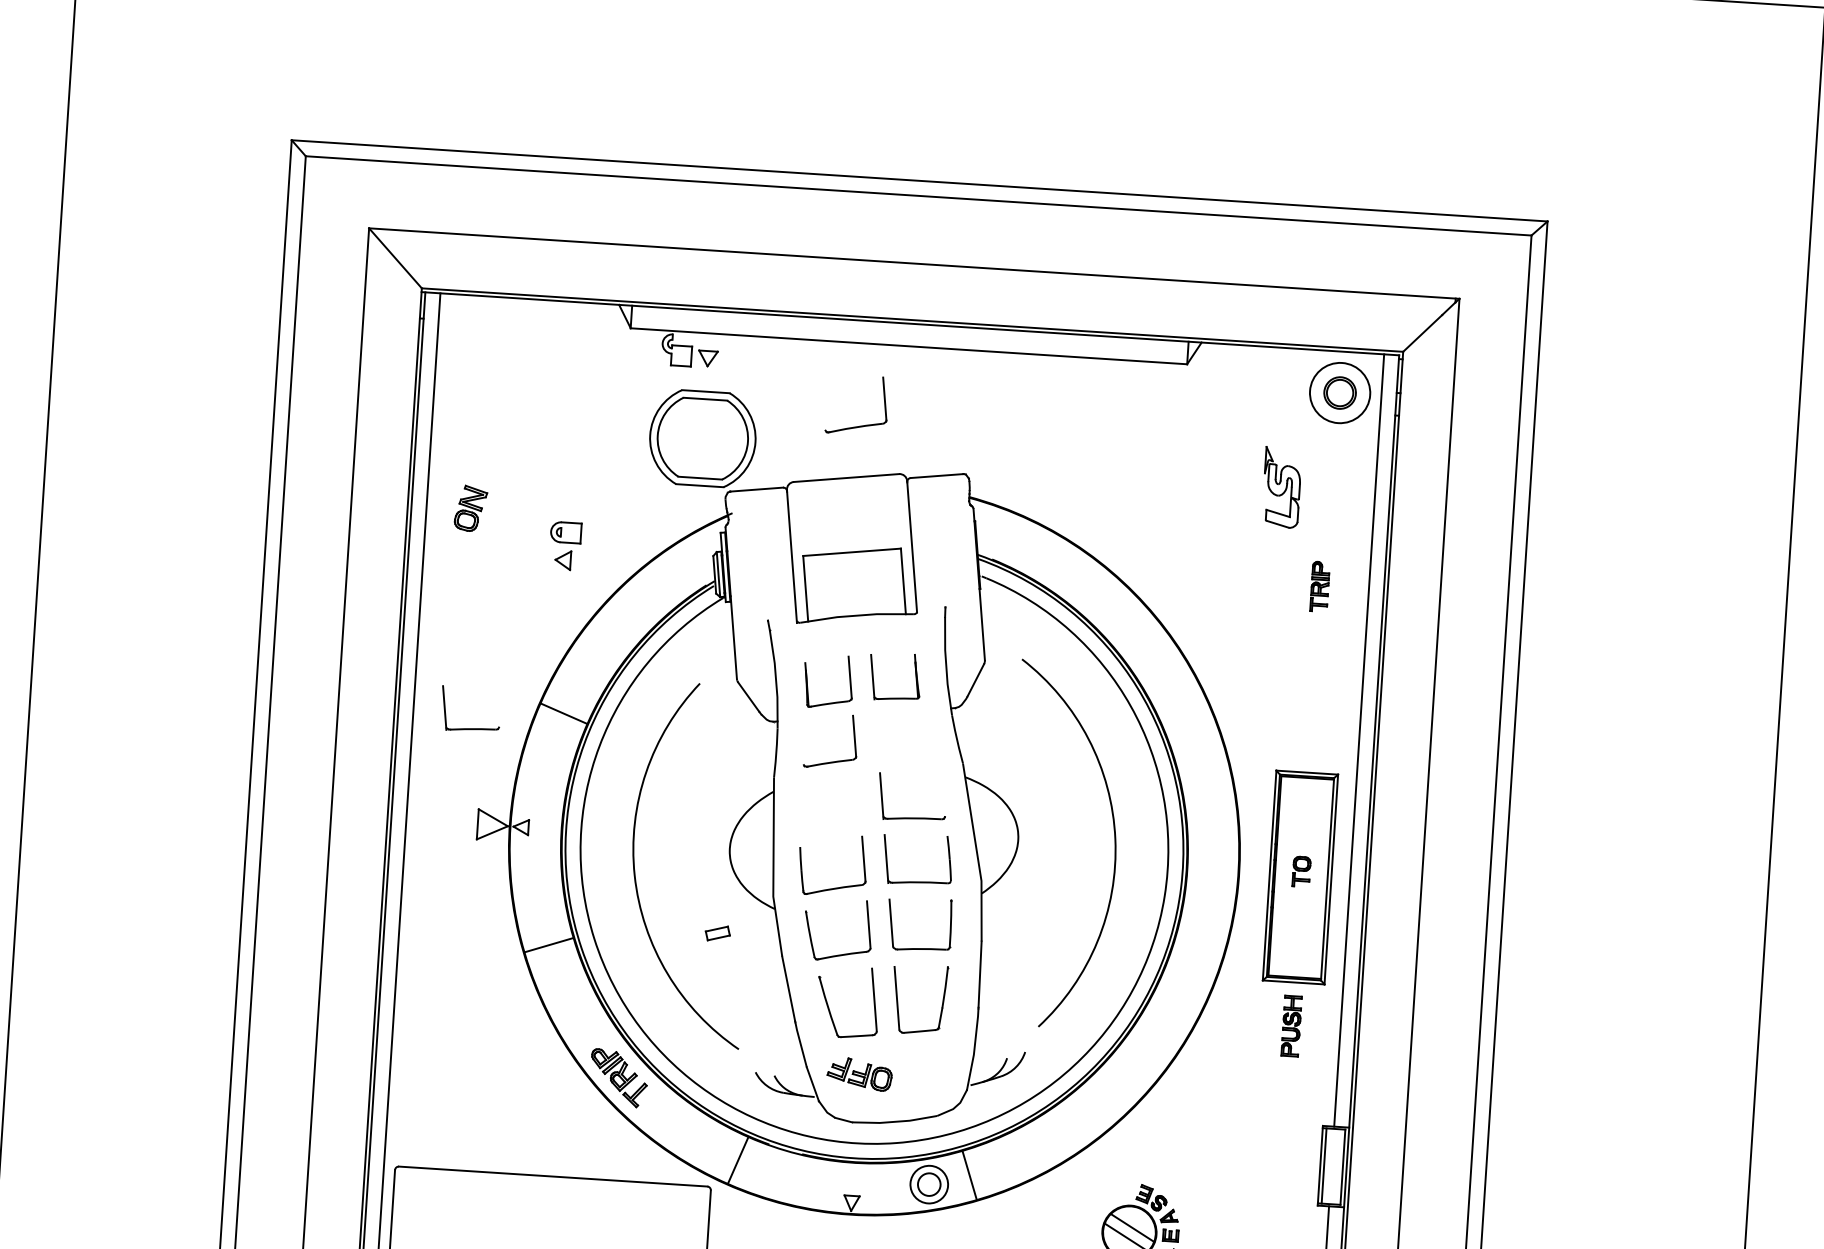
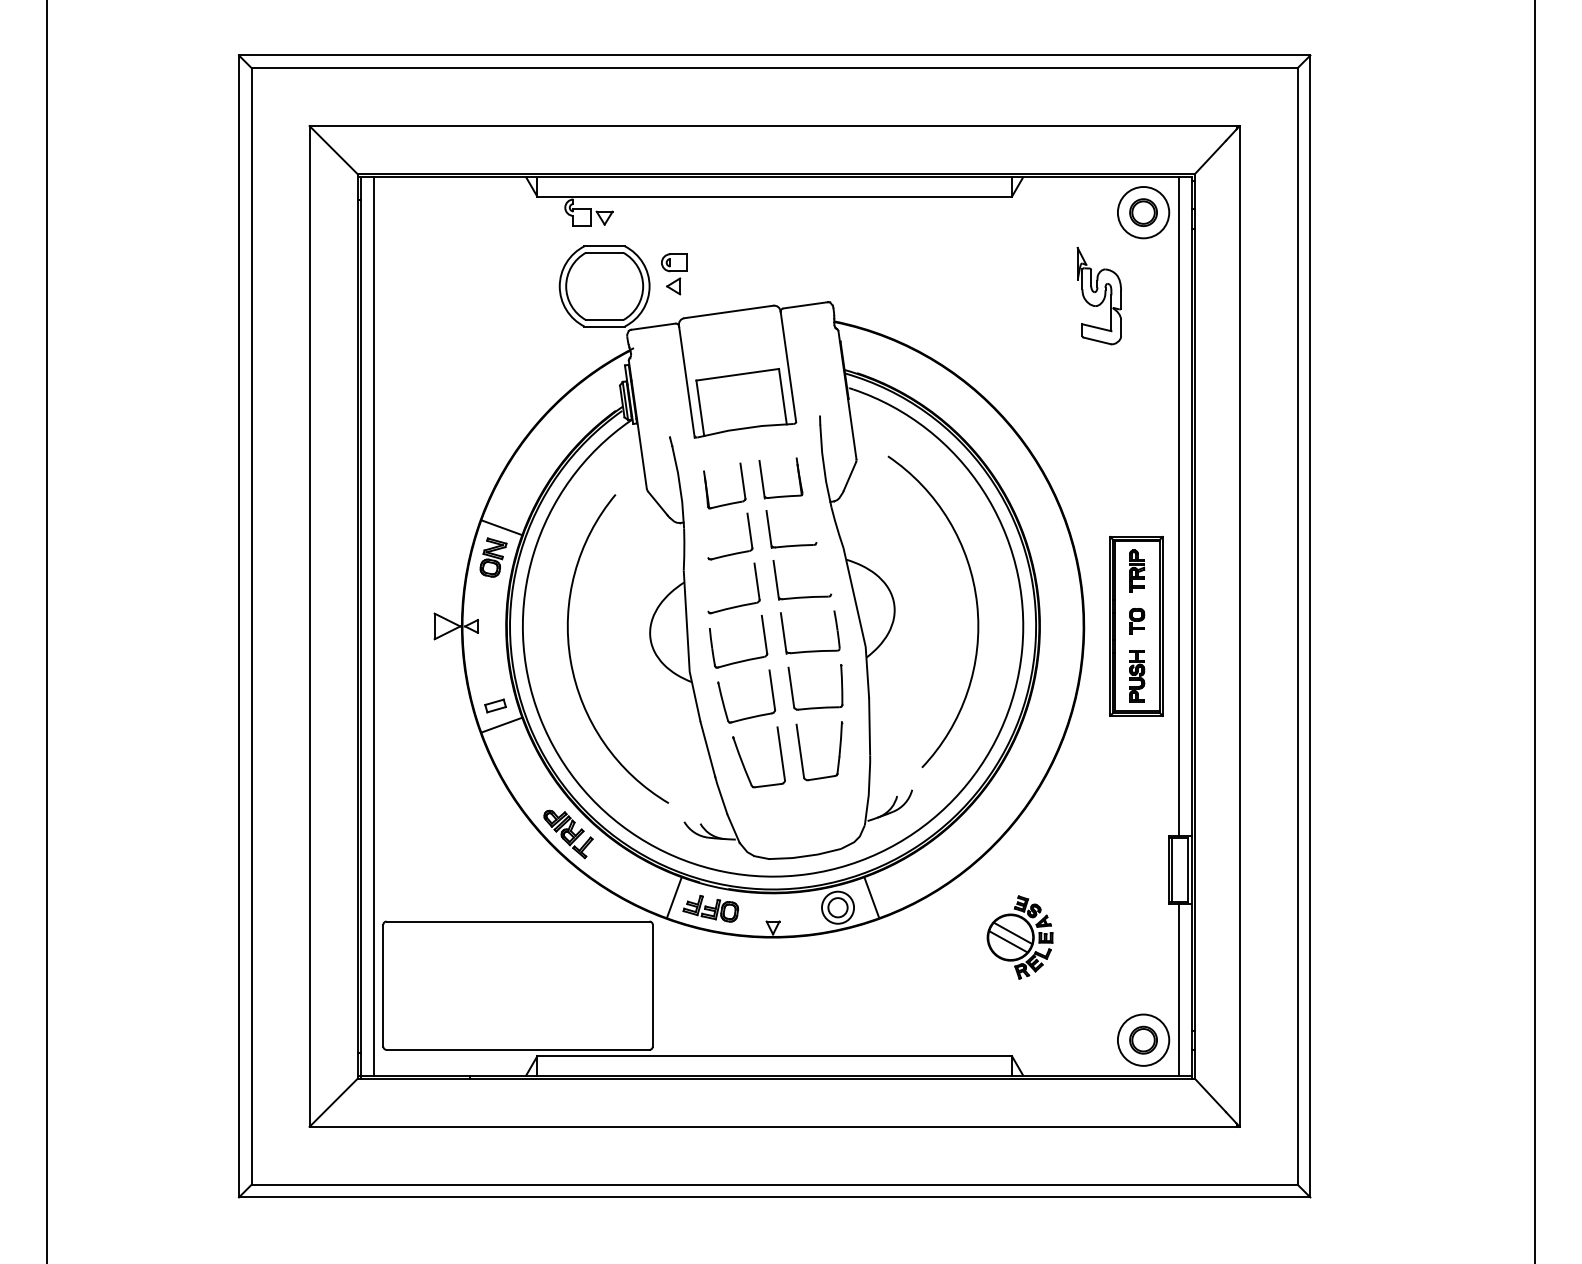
part: (860, 425) -> (737, 605), moved
part: (1280, 487) -> (1098, 296), size x1.43
part: (470, 508) -> (493, 557), moved
part: (565, 546) -> (674, 274), moved
part: (1320, 585) -> (1137, 570), moved
part: (474, 727) -> (795, 544), moved
part: (717, 932) -> (495, 705), moved
part: (1292, 1026) -> (1137, 676), moved
part: (859, 1073) -> (710, 908), moved

